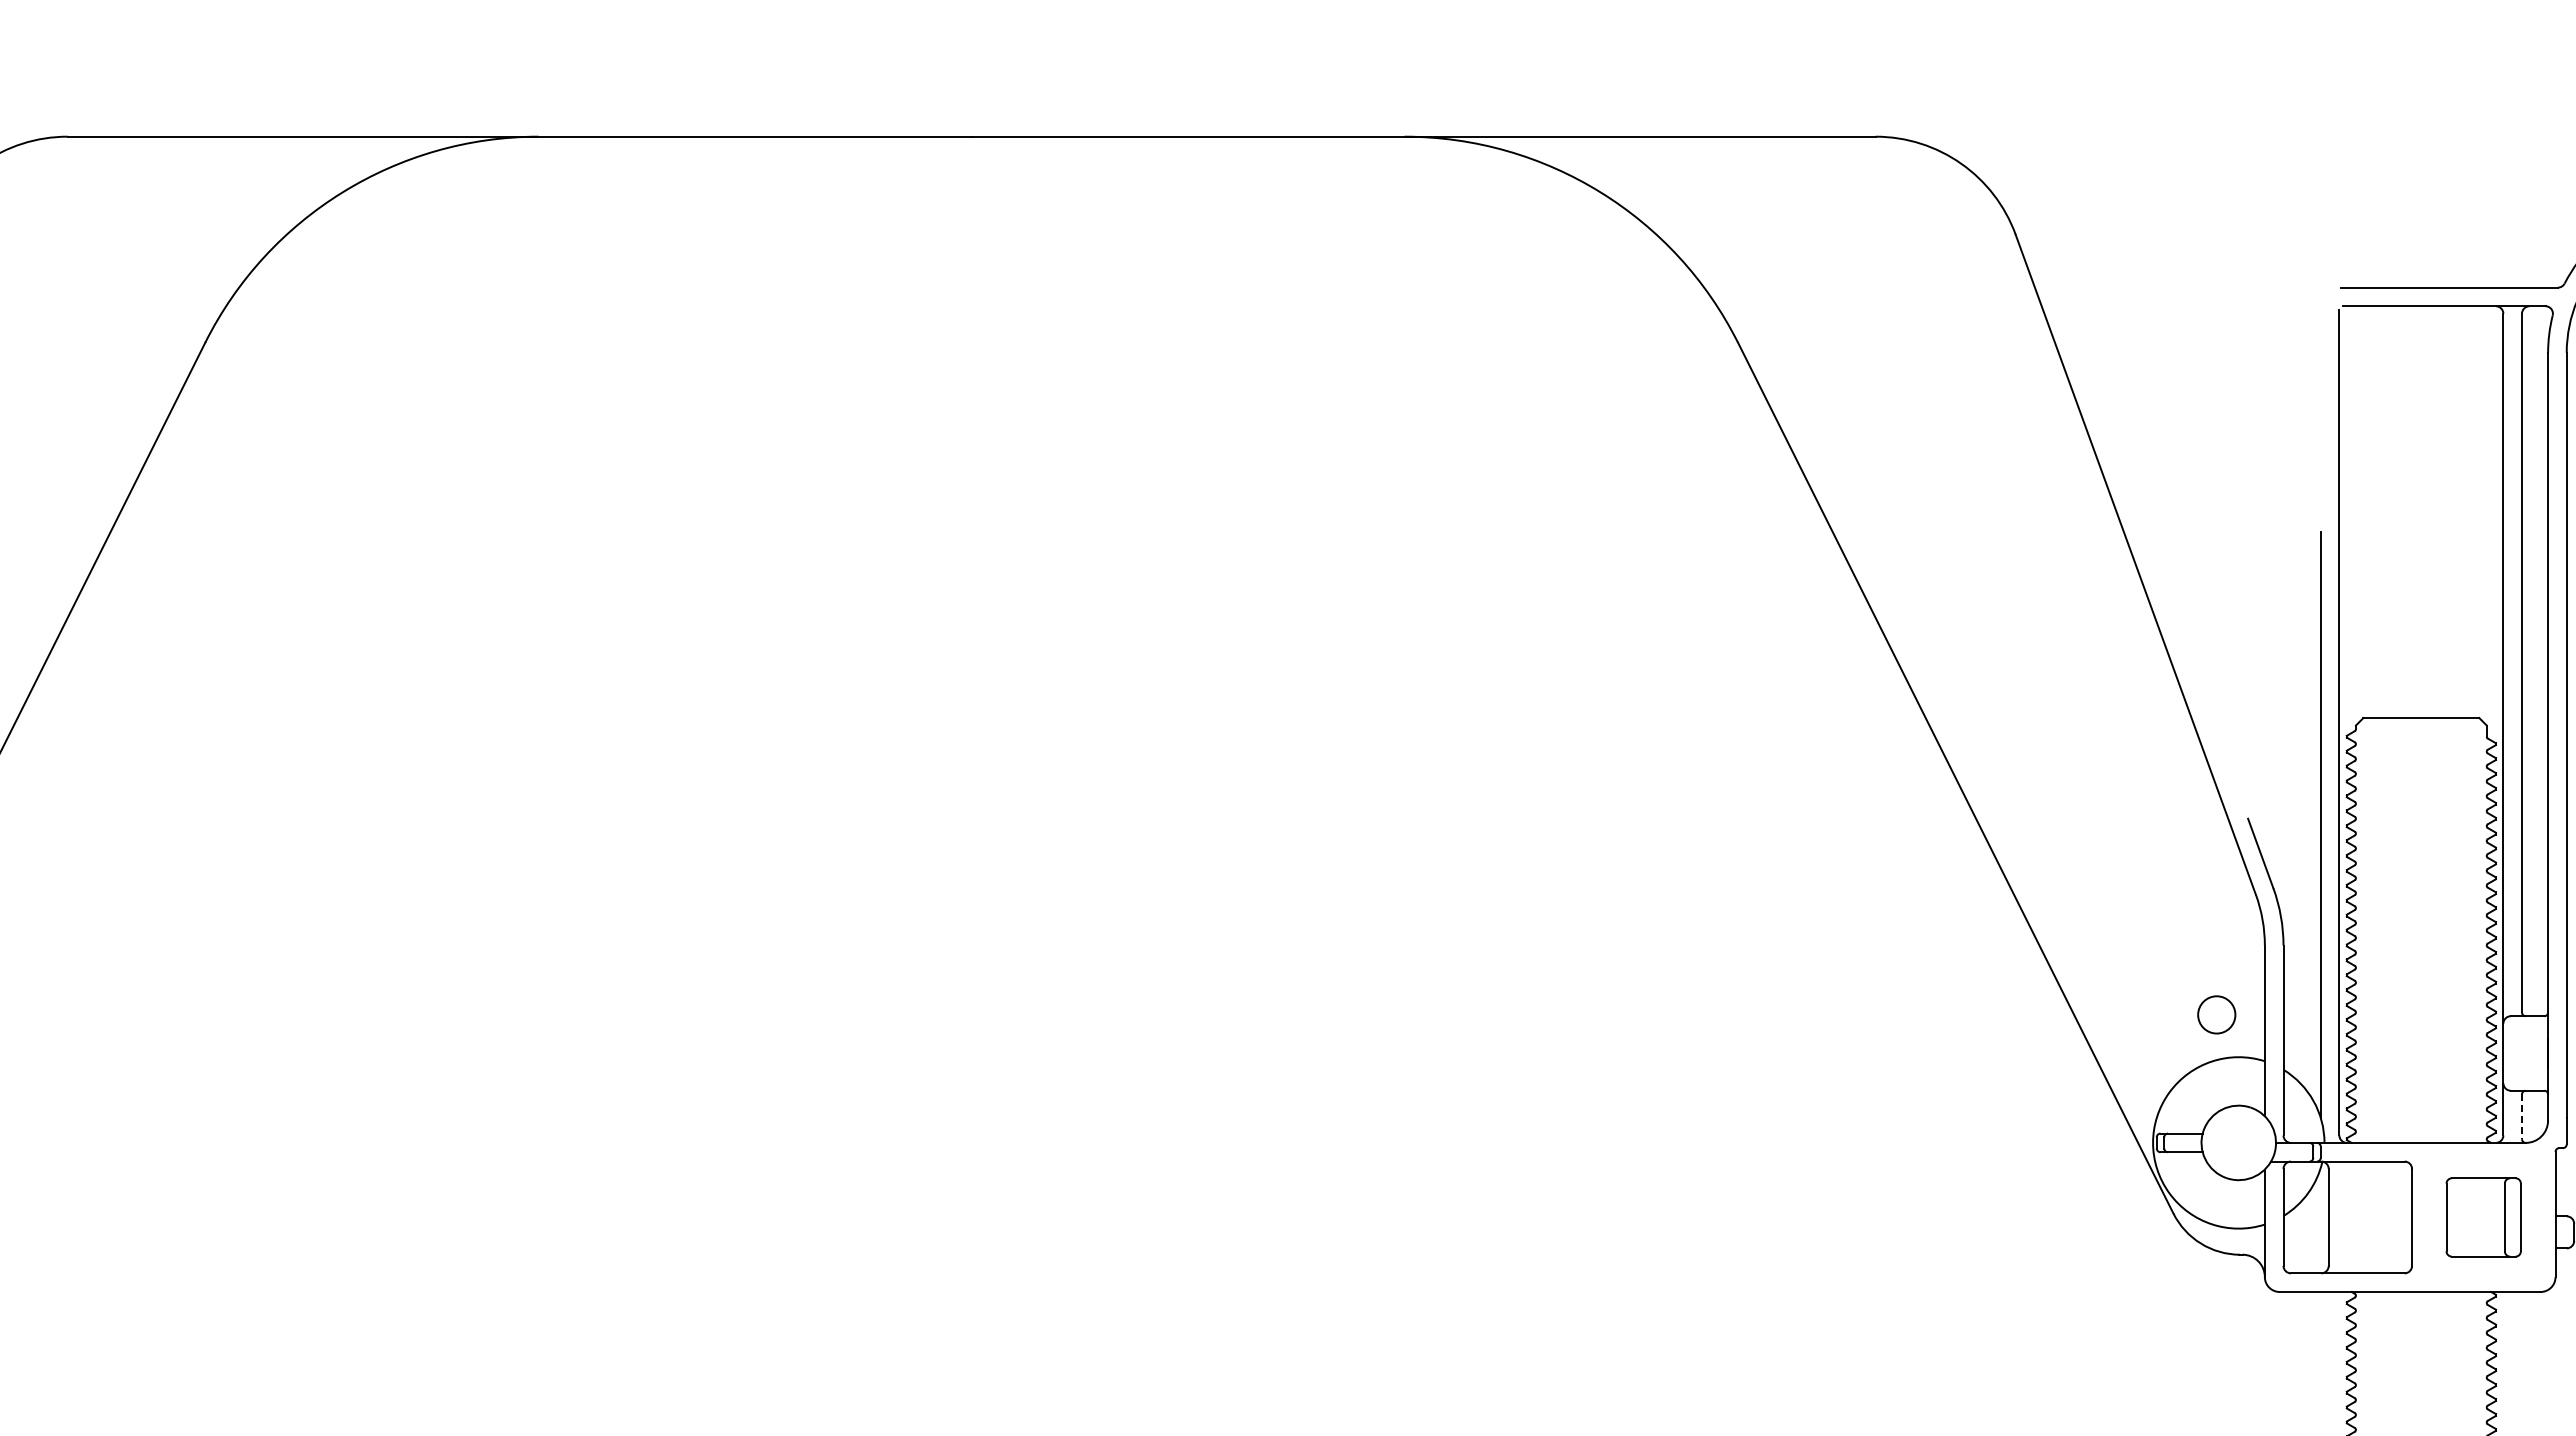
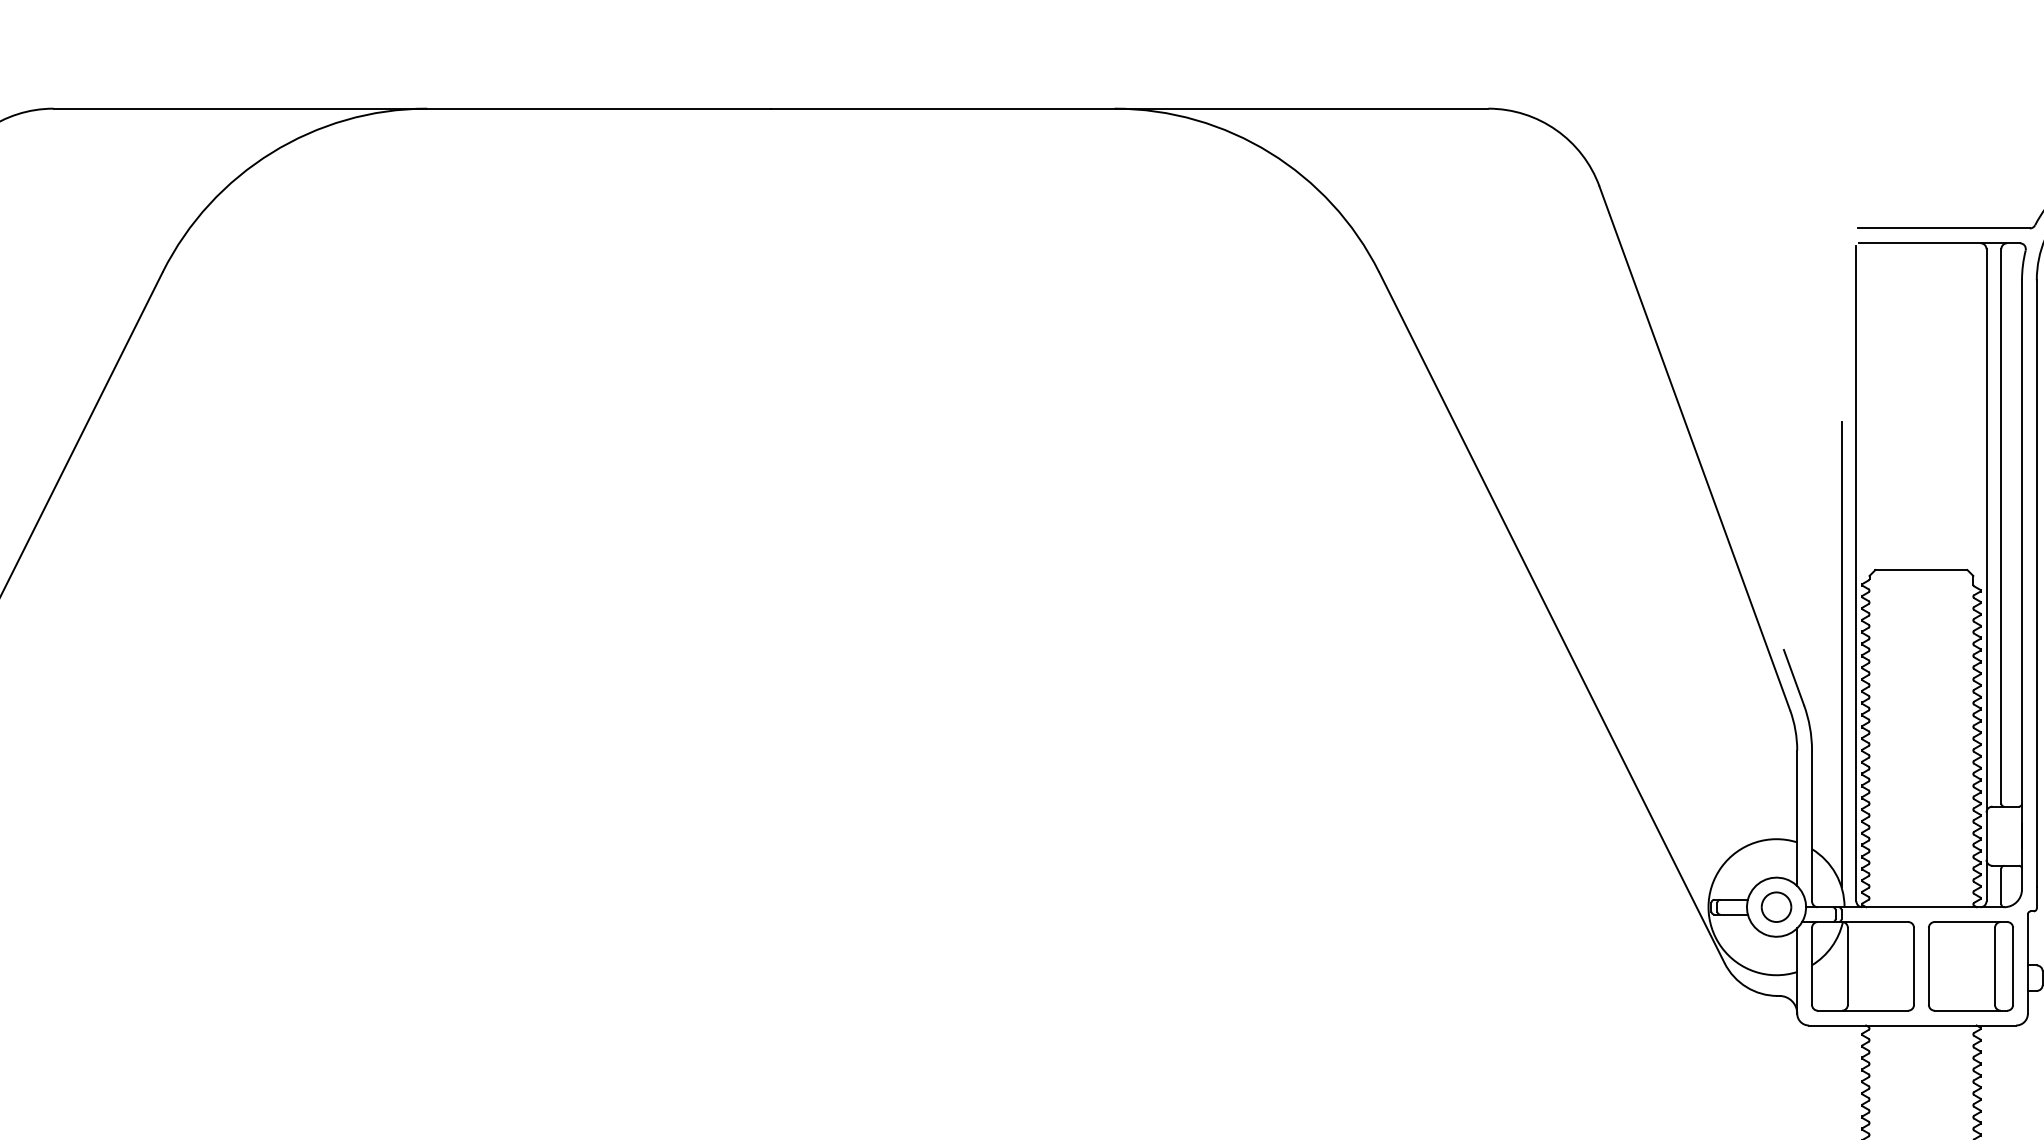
part: (2216, 1014) -> (1776, 906), moved
line: (2522, 1117) -> (2001, 887), dashed -> solid
part: (2483, 1217) -> (1970, 966), size x1.43

